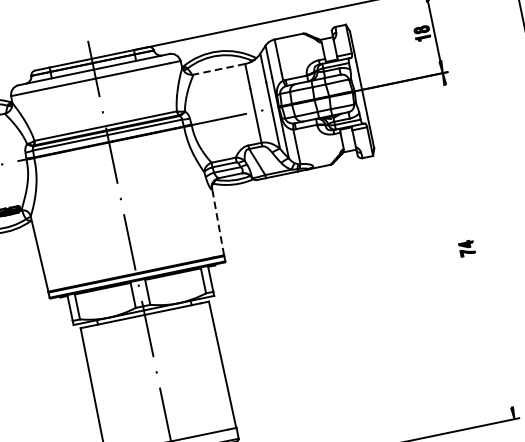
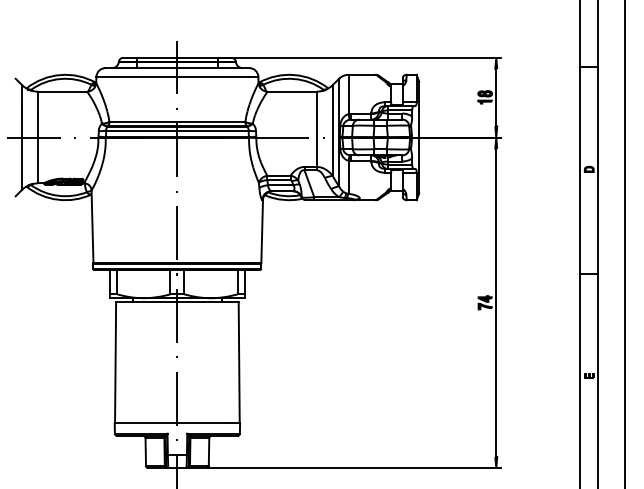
line: (219, 69) -> (292, 91), dashed -> solid
line: (218, 221) -> (262, 230), dashed -> solid
line: (478, 245) -> (496, 302), added

